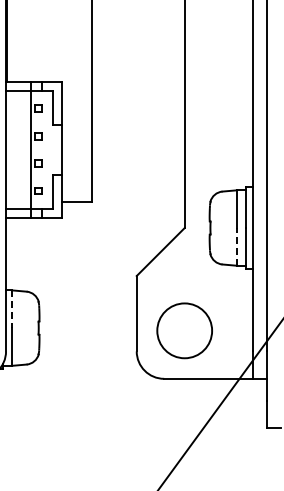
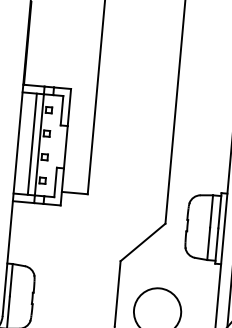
line: (22, 149) -> (32, 143), added
line: (236, 246) -> (208, 243), dashed -> solid
line: (12, 309) -> (11, 280), dashed -> solid

